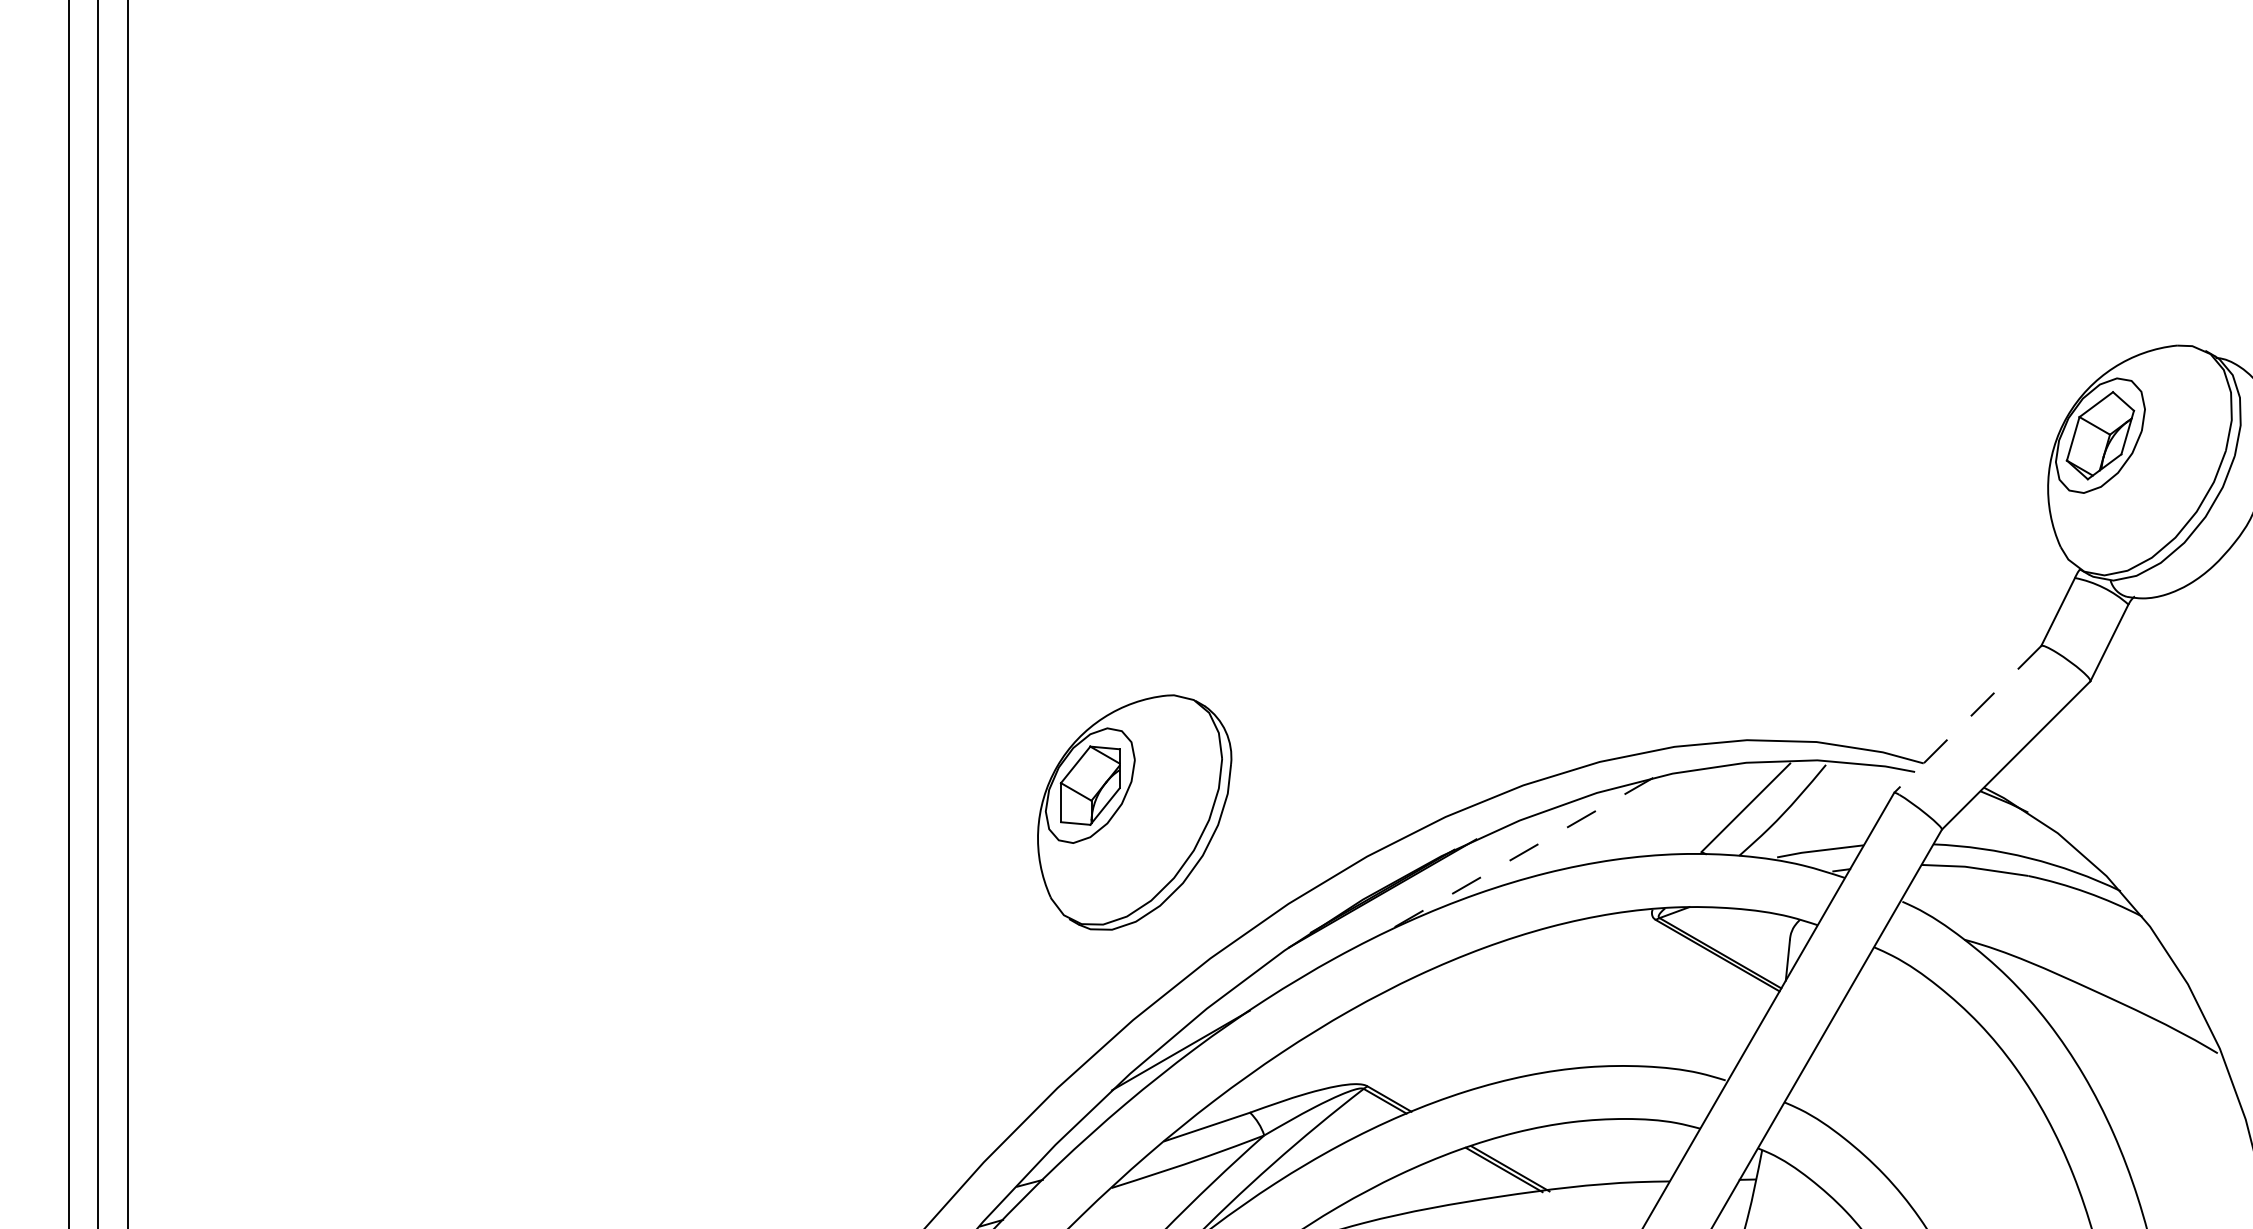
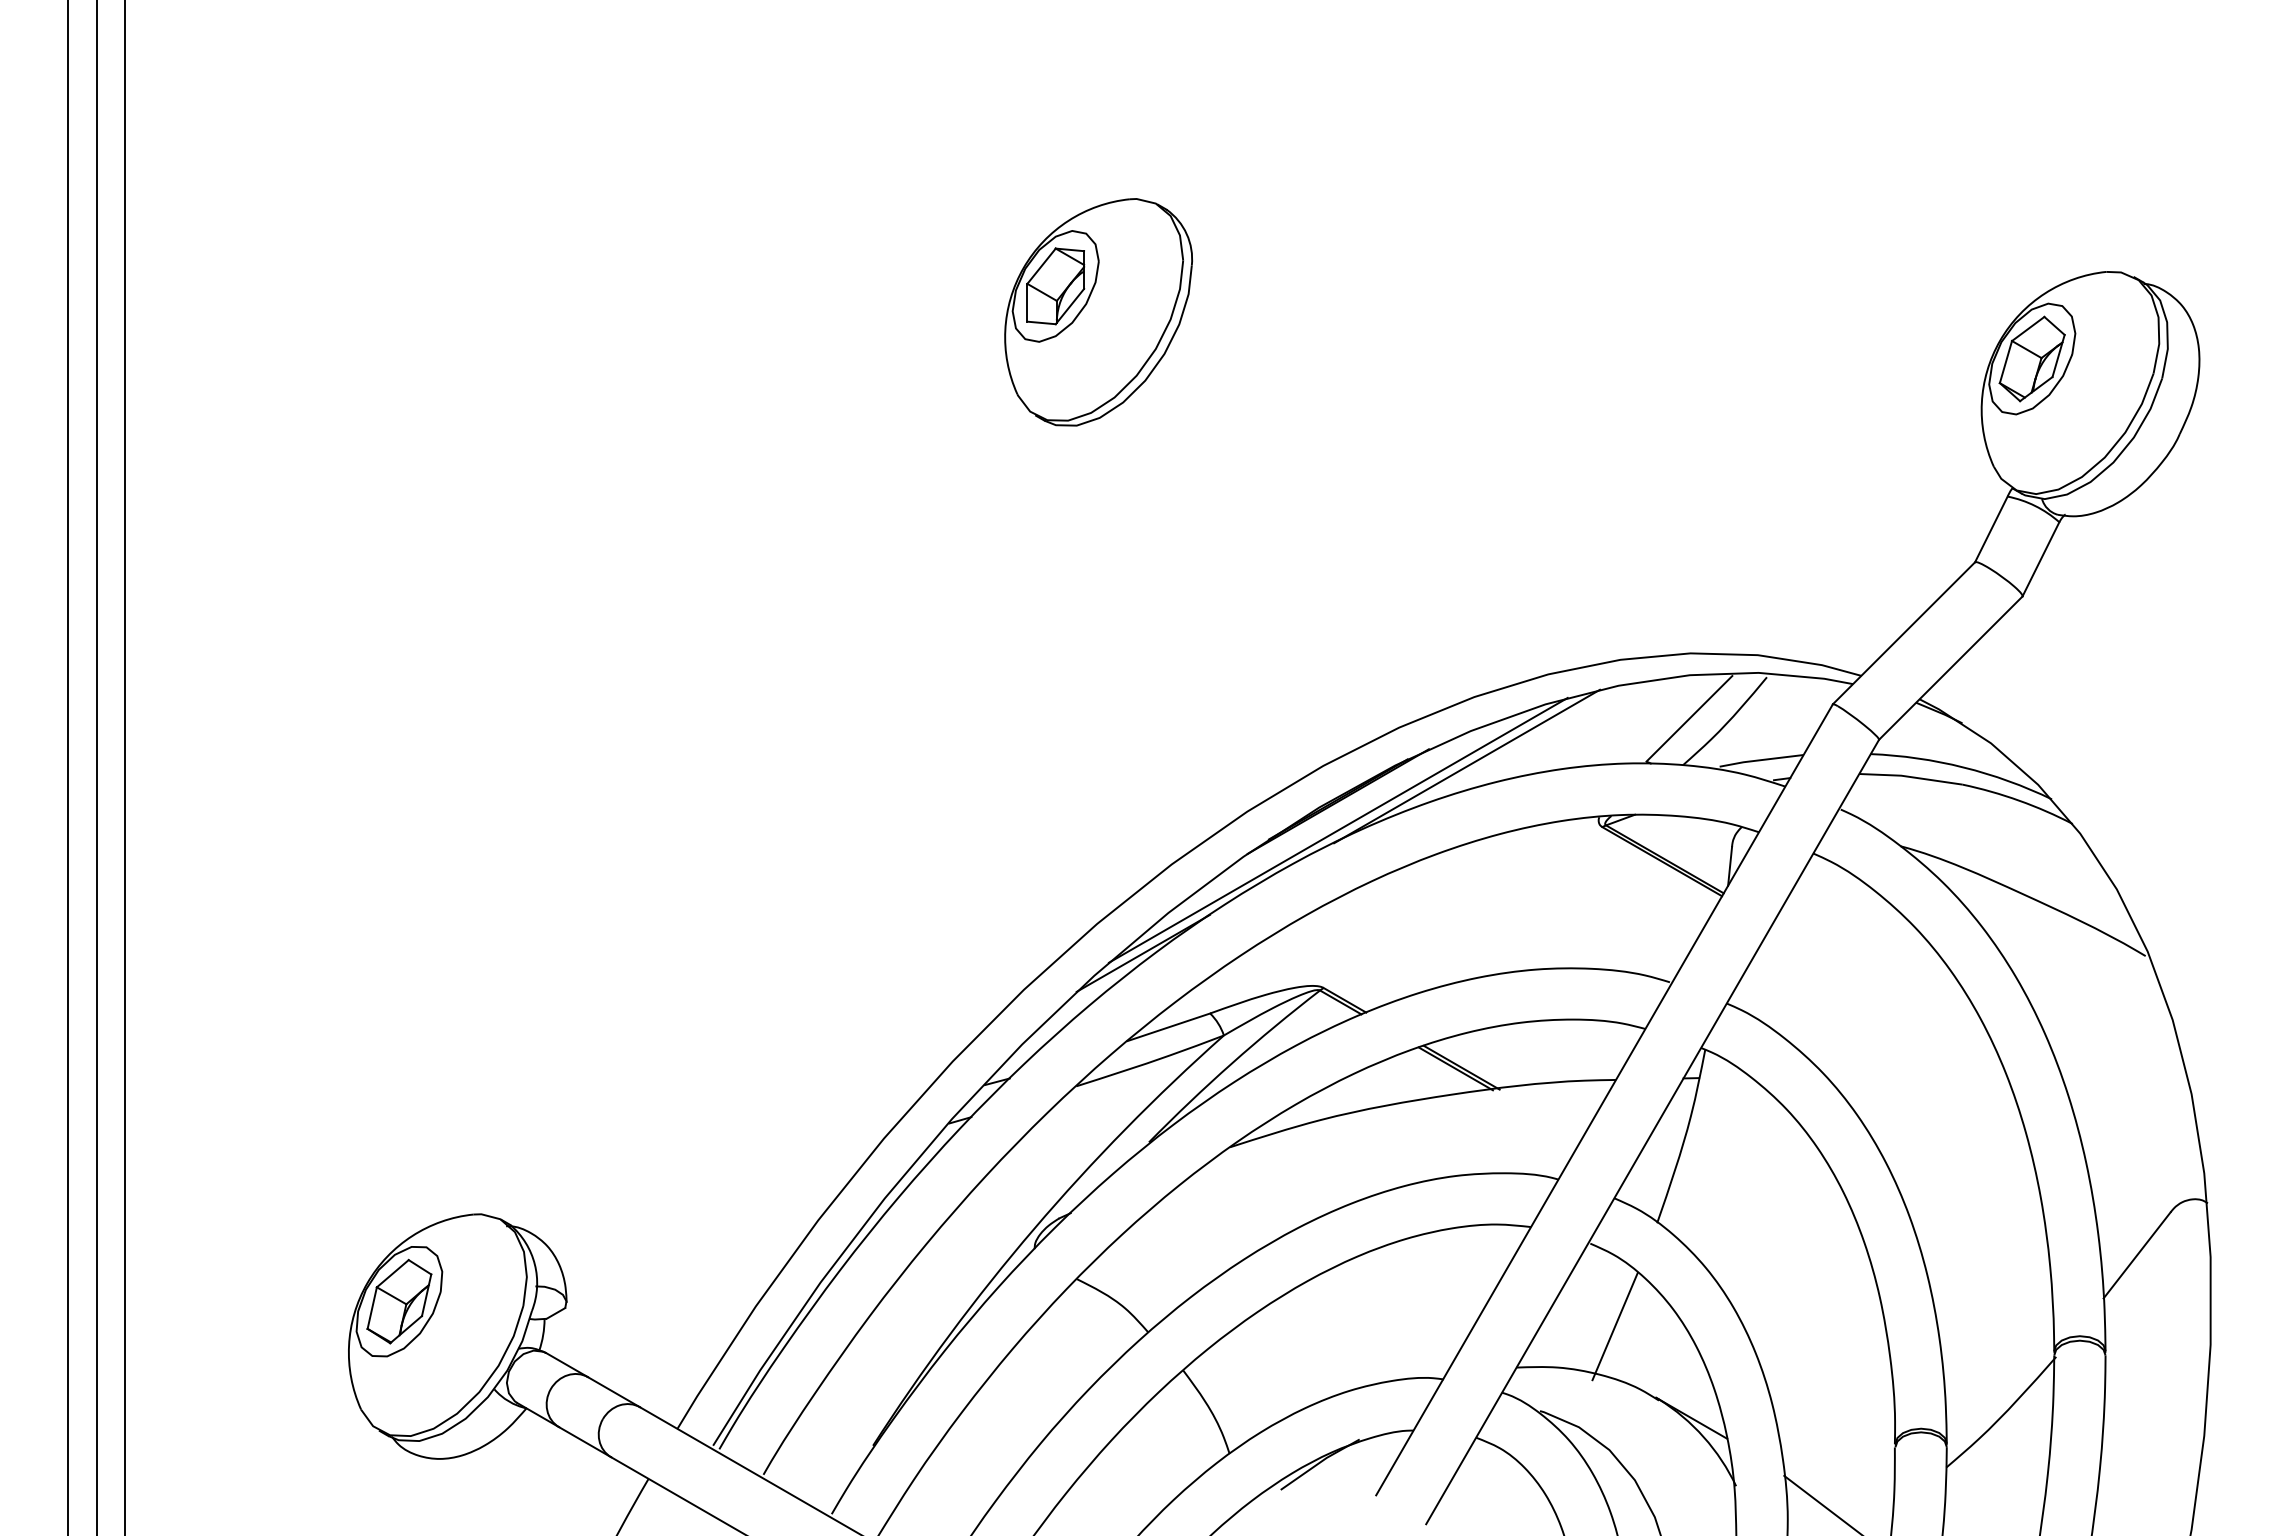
line: (1967, 719) -> (1903, 633), dashed -> solid
part: (1134, 812) -> (1098, 312), moved
line: (1516, 857) -> (1467, 766), dashed -> solid
line: (1381, 922) -> (1337, 829), added

